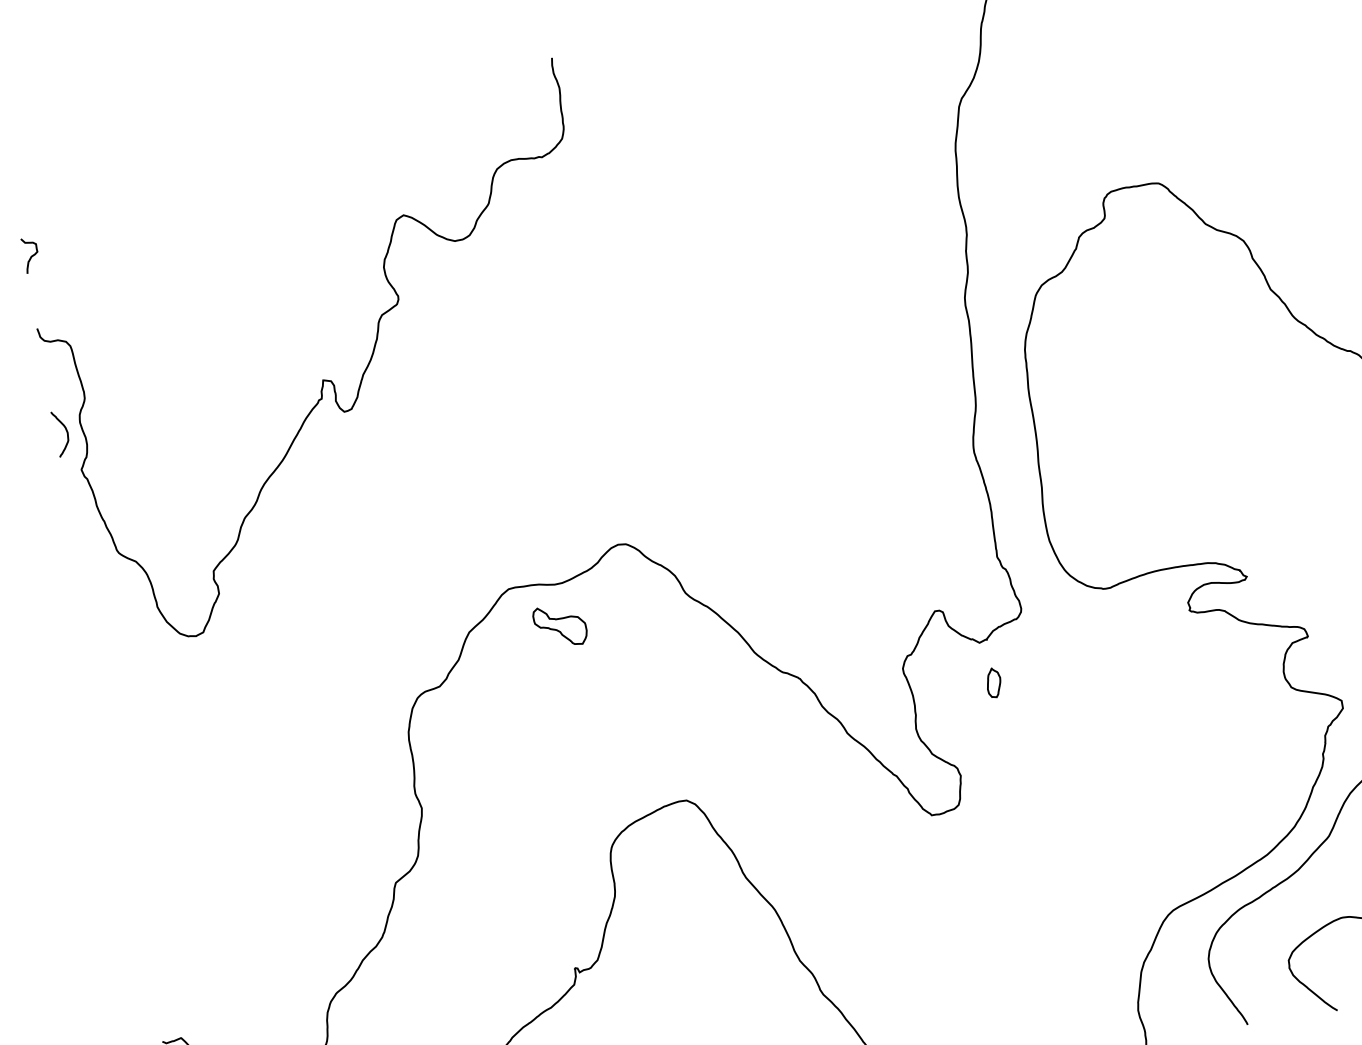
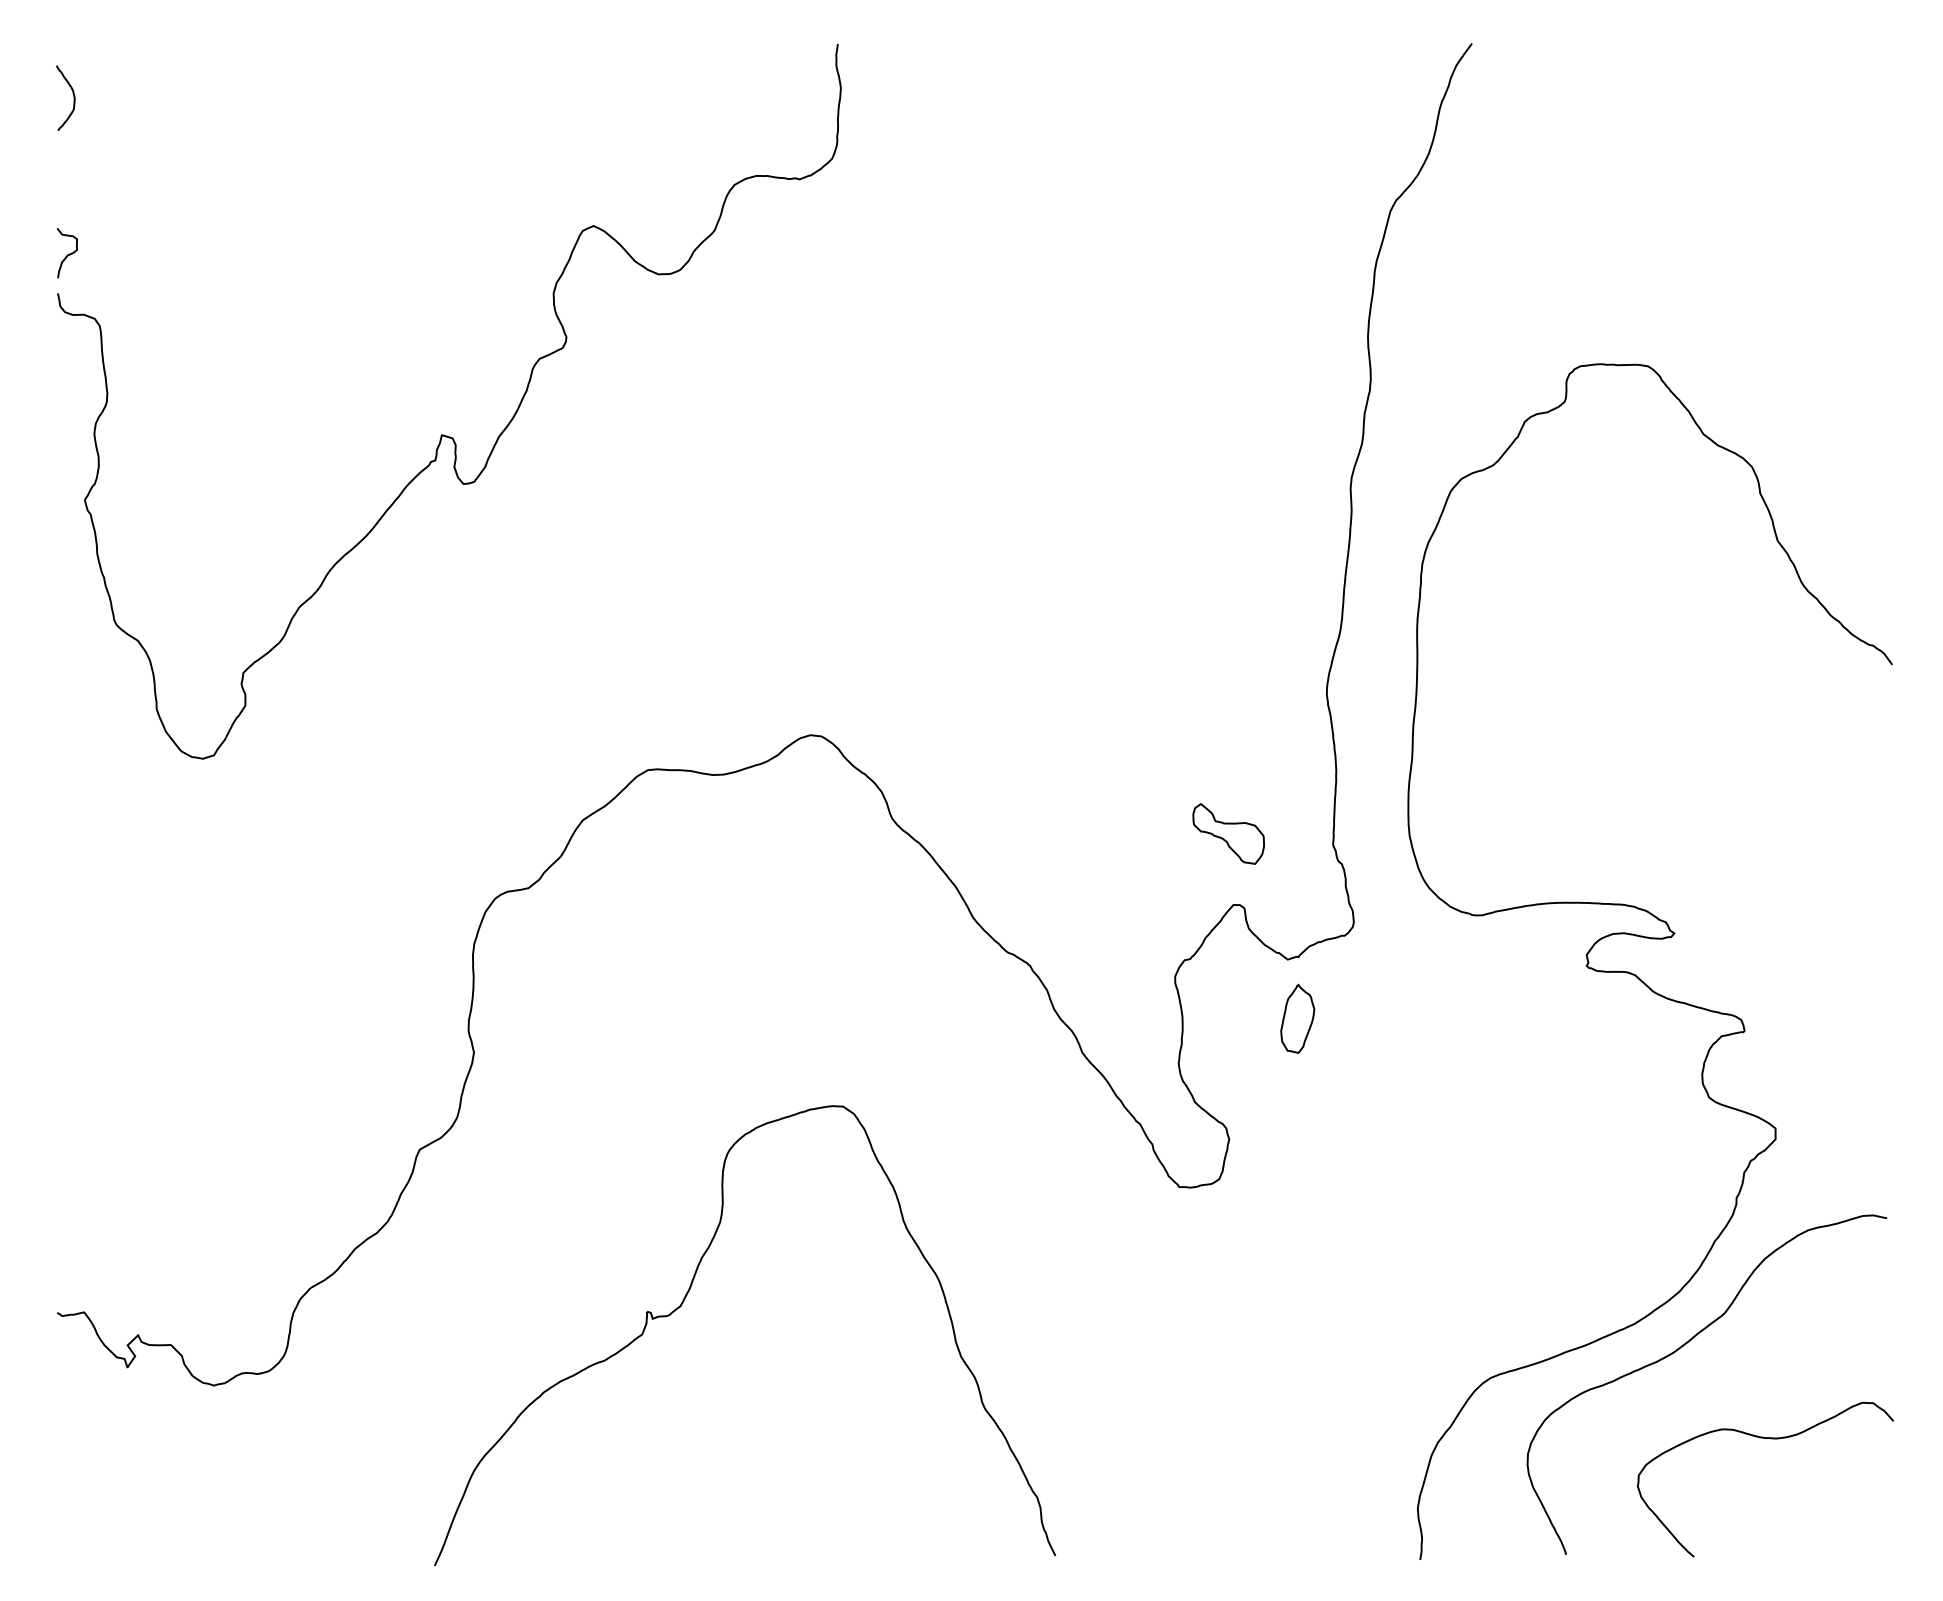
curve: (31, 256) -> (67, 254), moved
curve: (66, 432) -> (73, 97), moved
part: (560, 625) -> (1228, 833), moved
part: (993, 682) -> (1297, 1018), size x1.67

